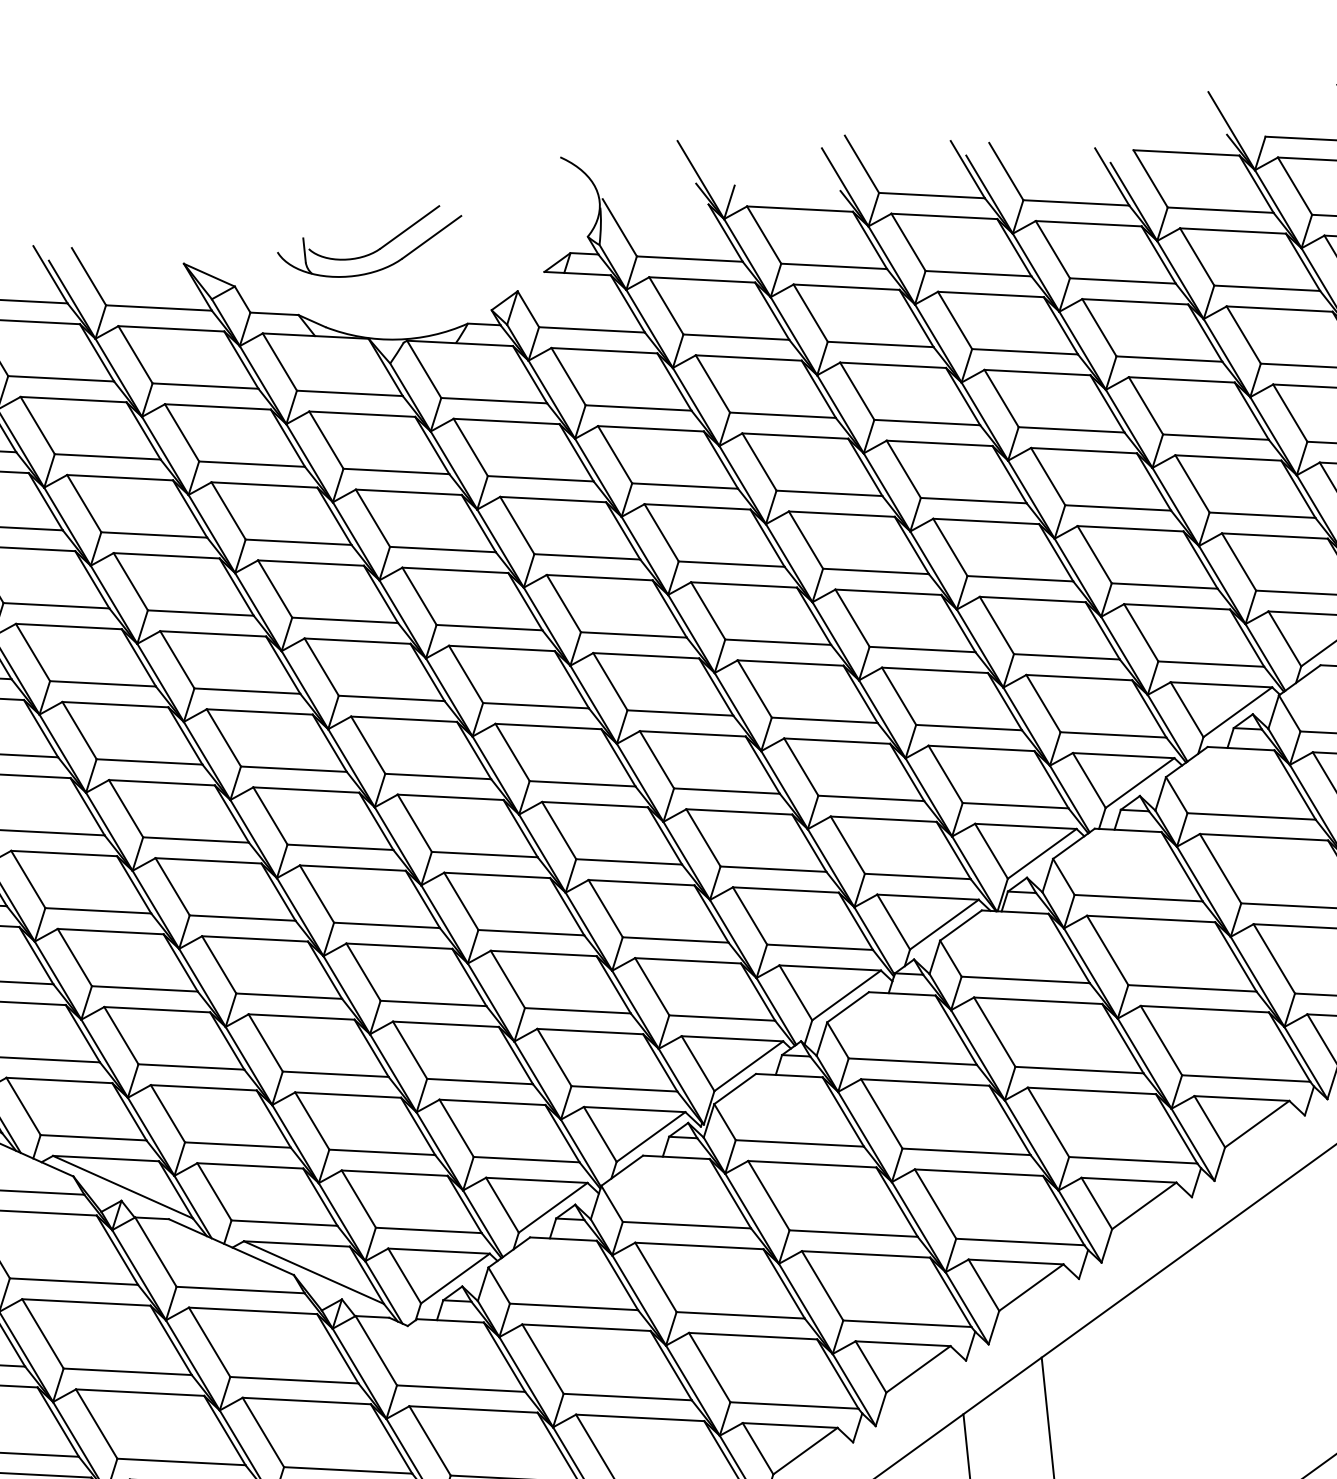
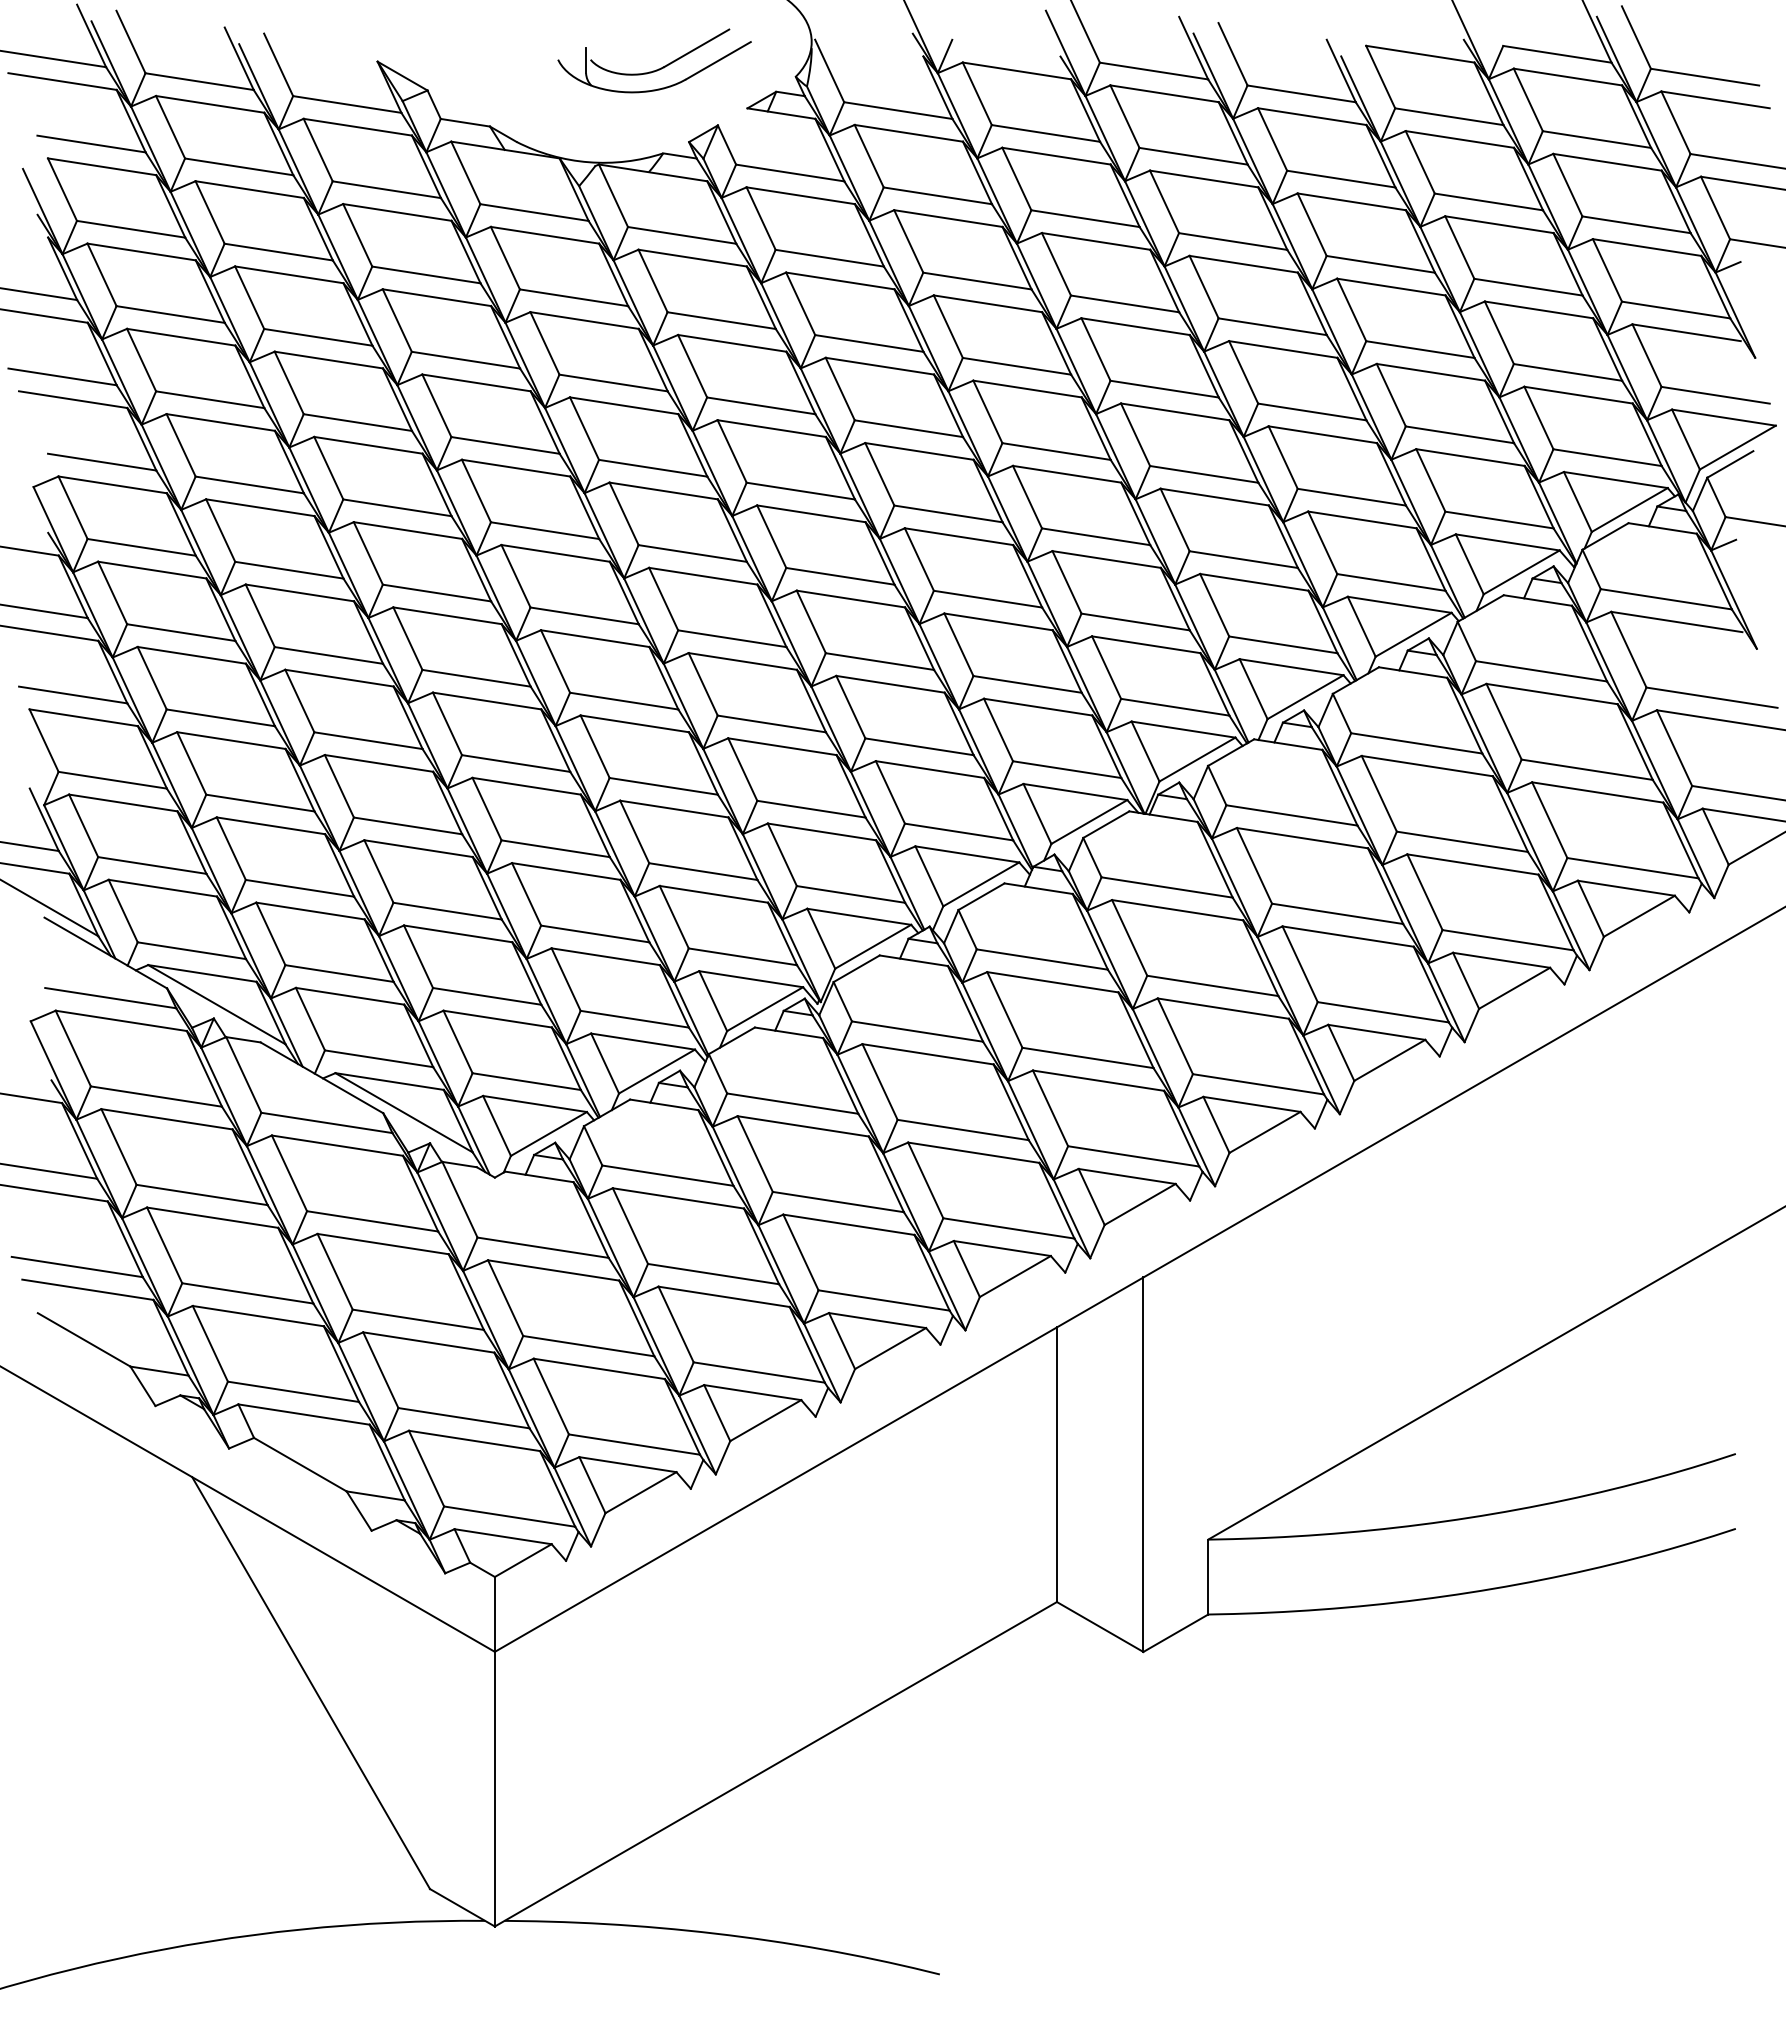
part: (375, 250) -> (658, 68), moved

